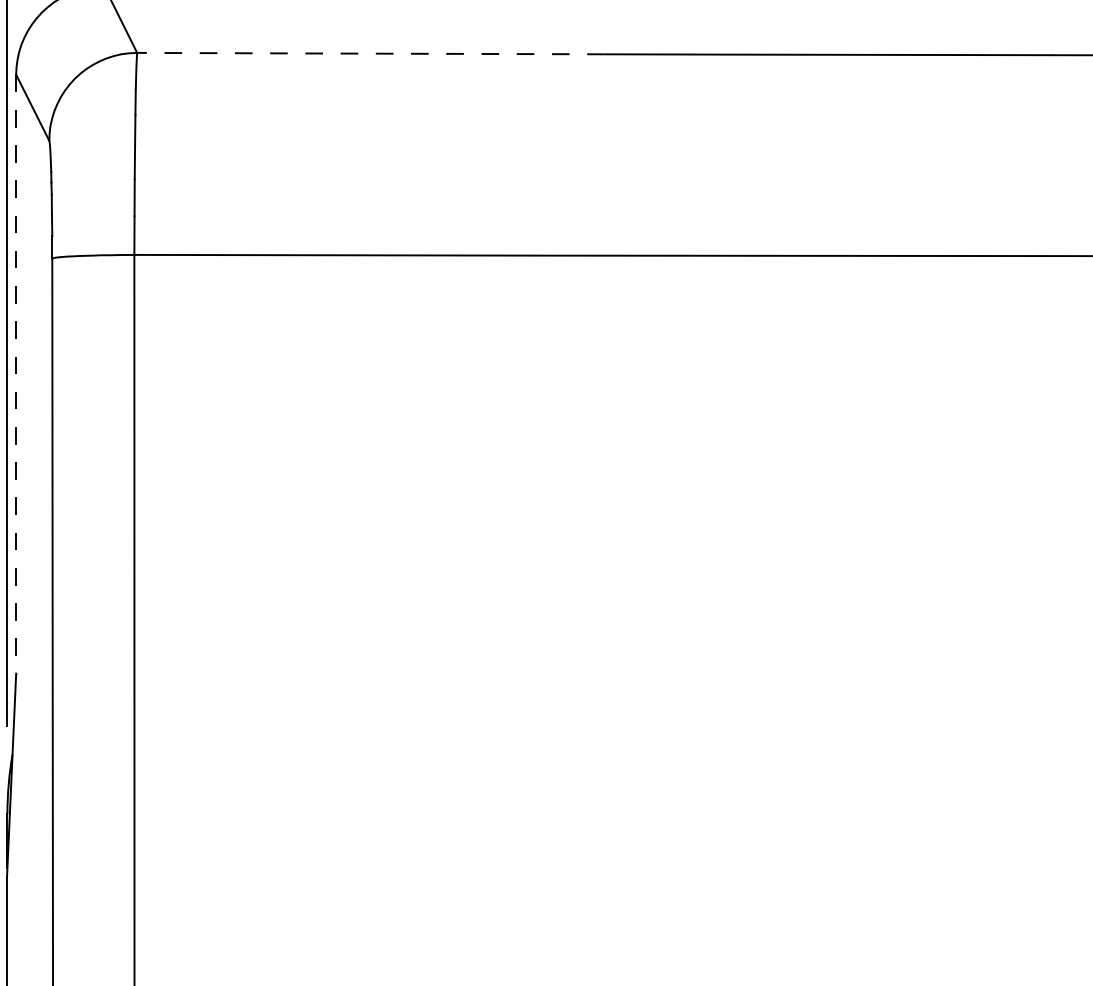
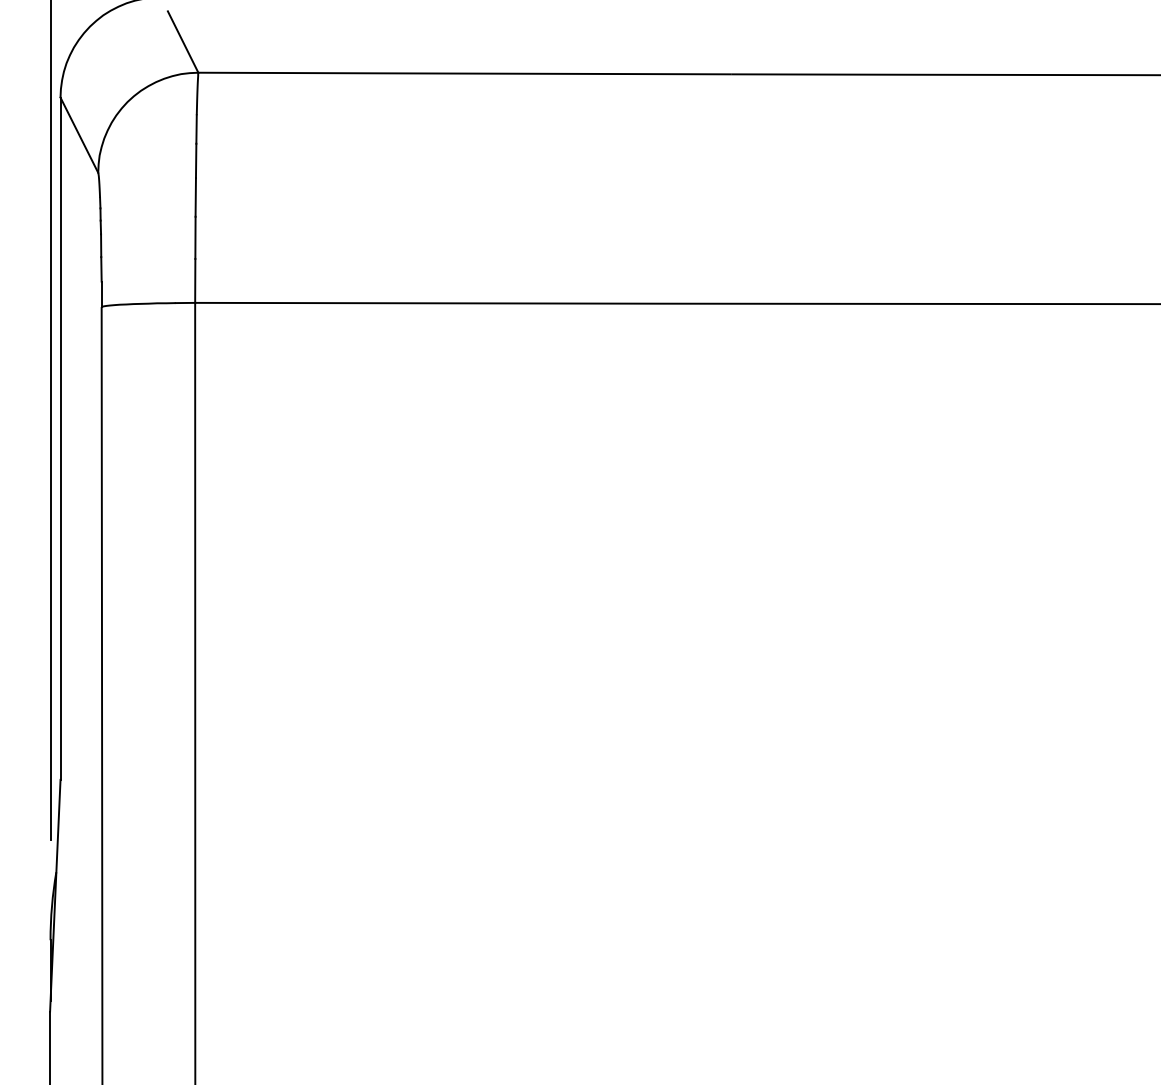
line: (370, 53) -> (464, 73), dashed -> solid
line: (16, 374) -> (60, 439), dashed -> solid

